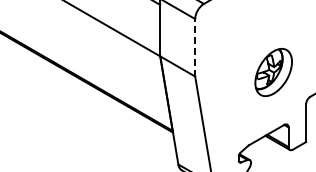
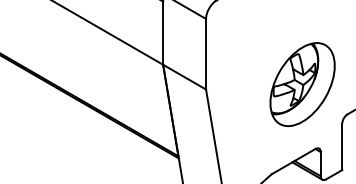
line: (195, 47) -> (206, 53), dashed -> solid
part: (273, 72) -> (302, 84), size x1.43

